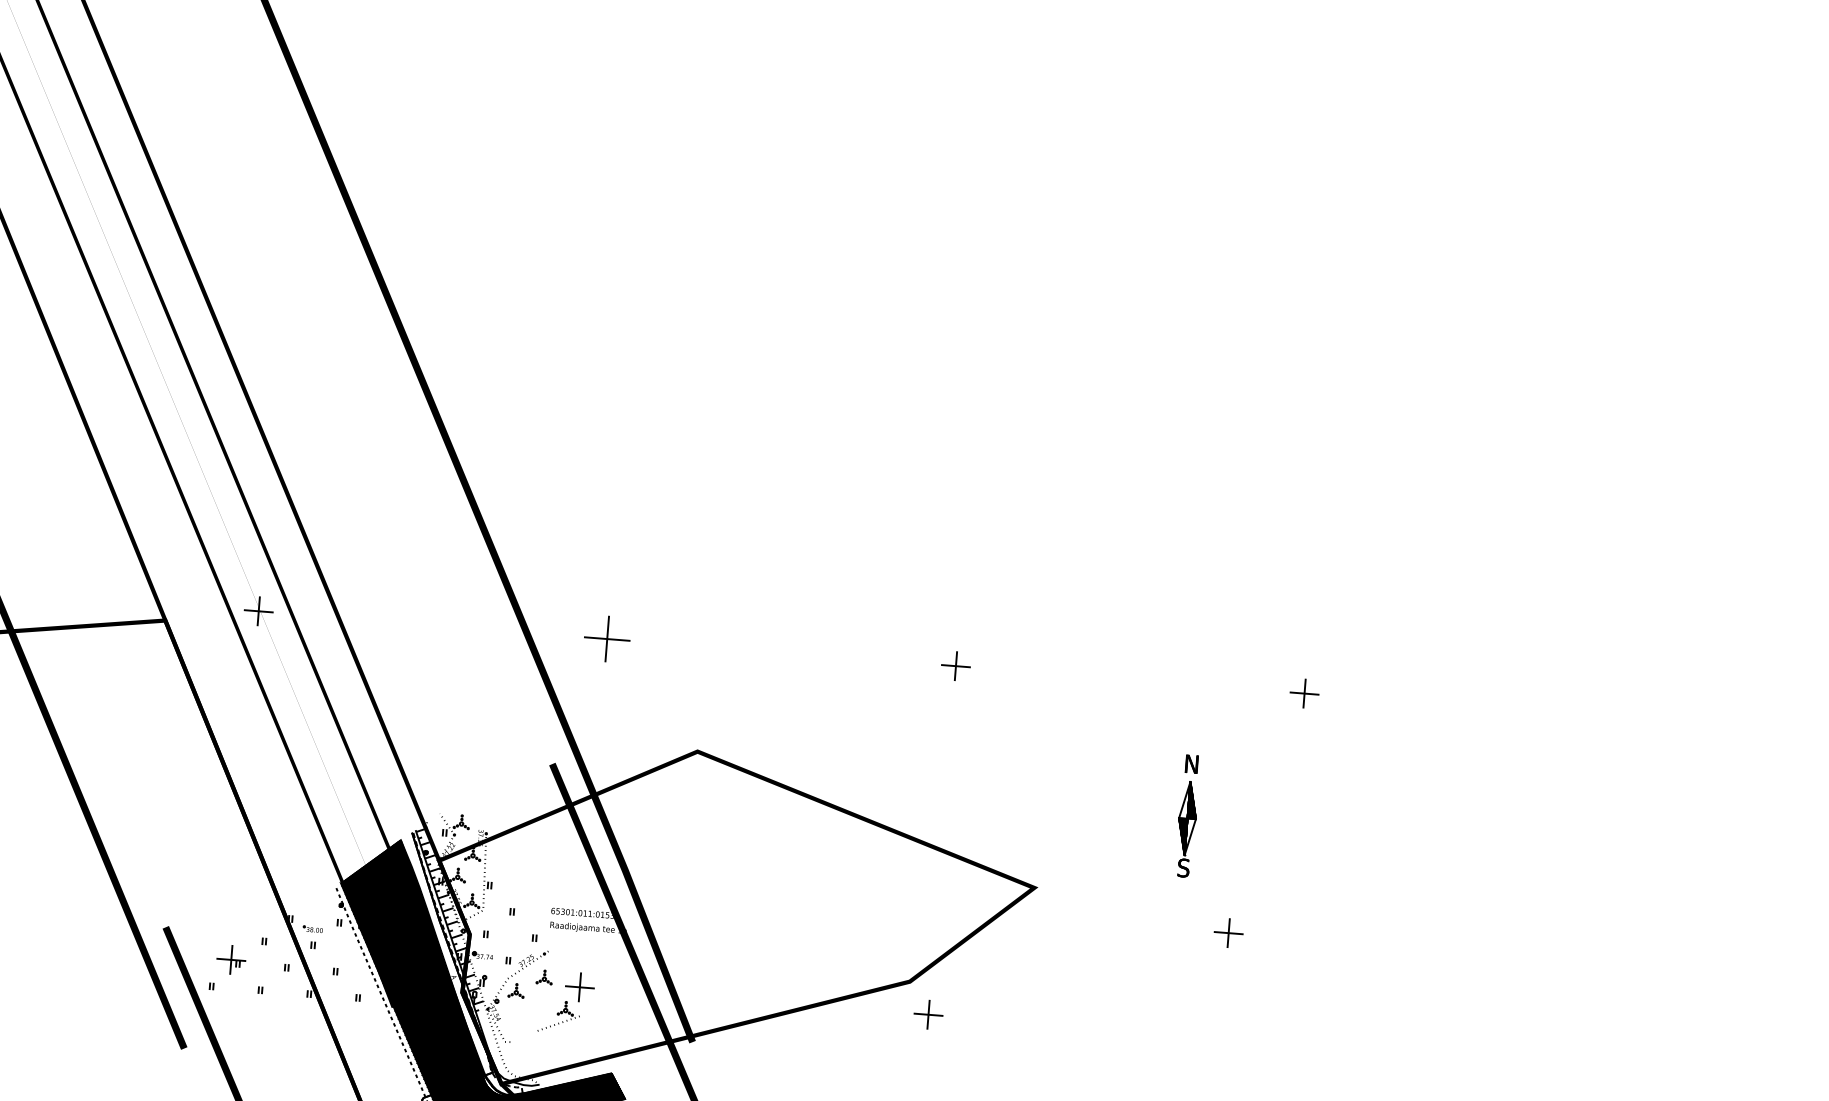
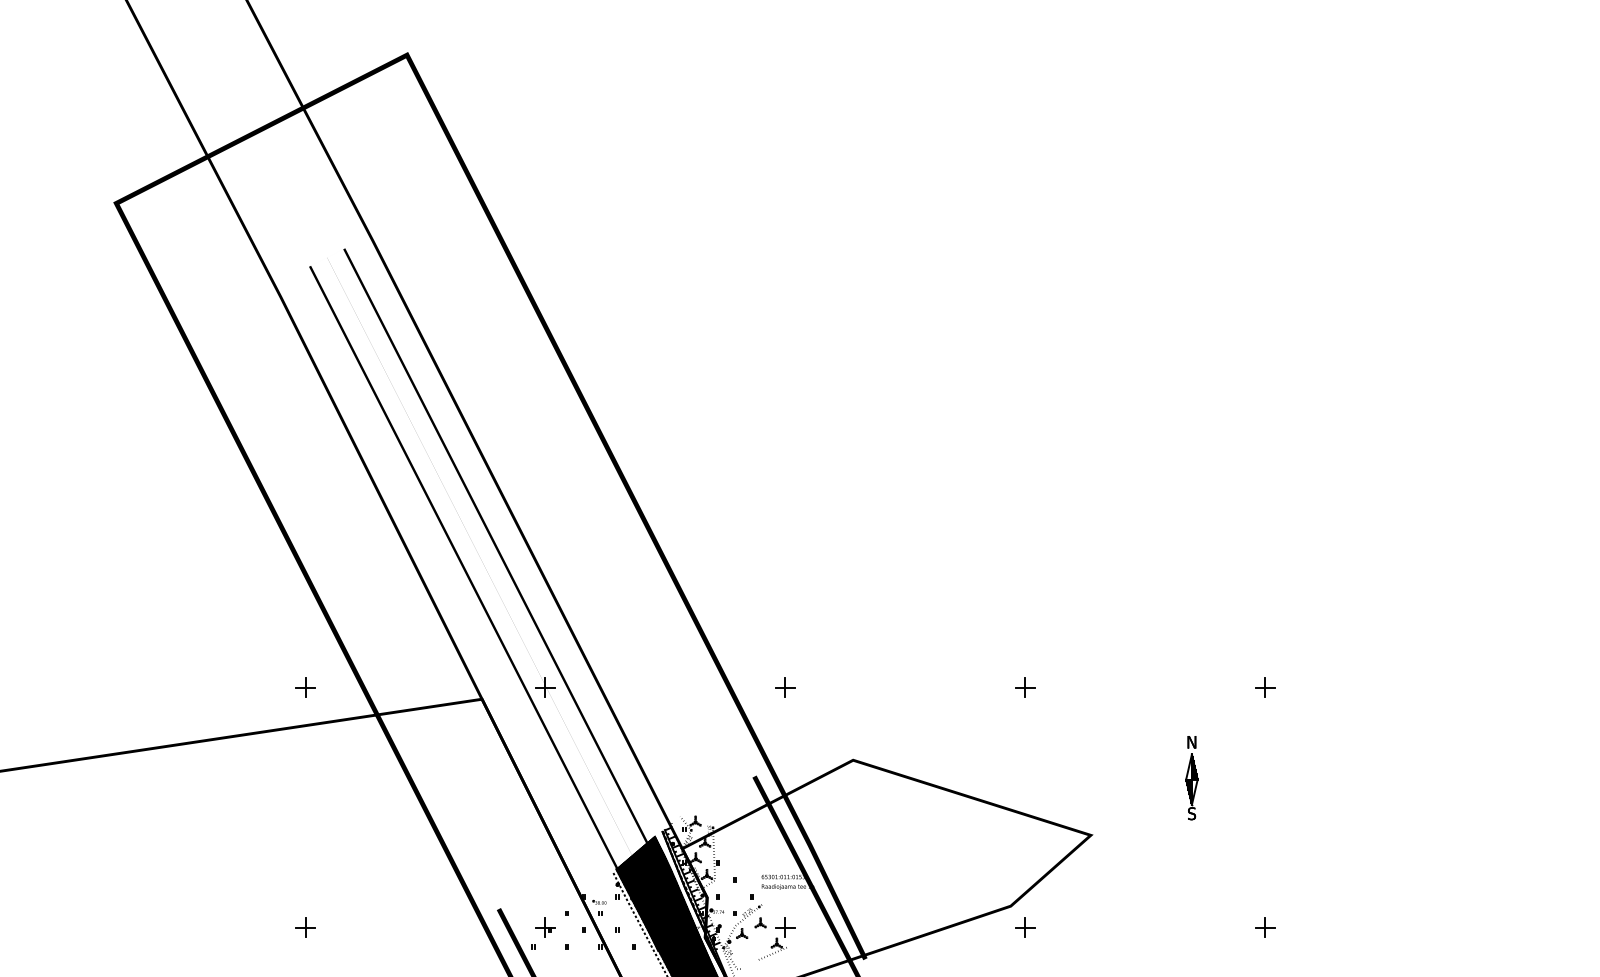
part: (607, 638) -> (785, 687), size x0.62
part: (1229, 932) -> (1265, 927), moved

